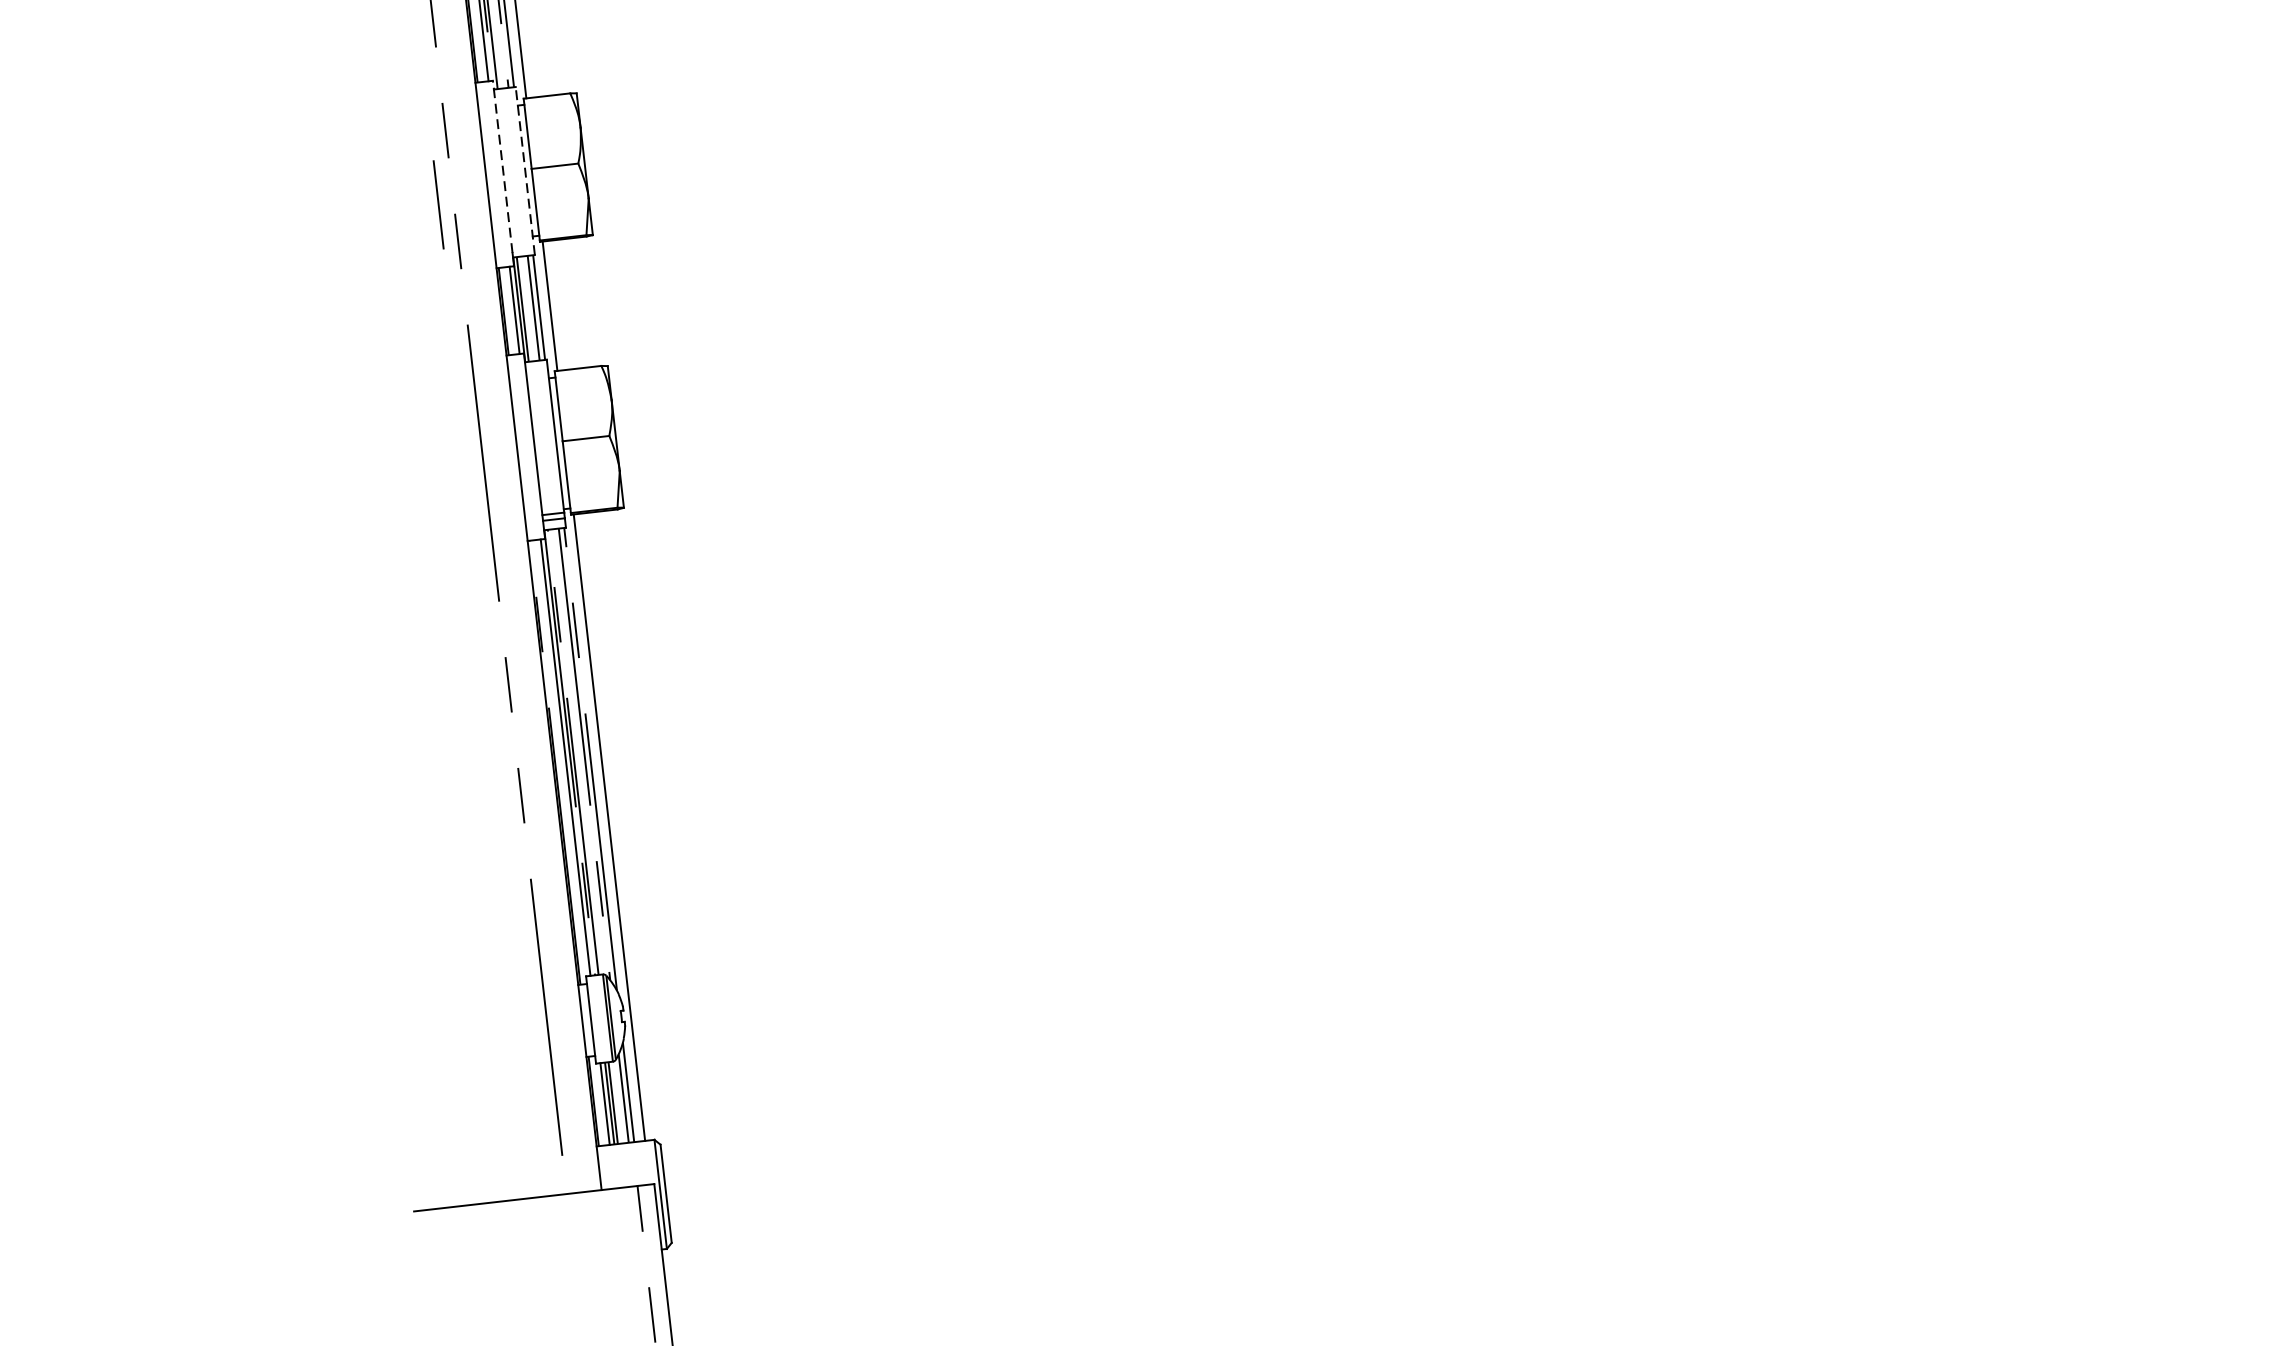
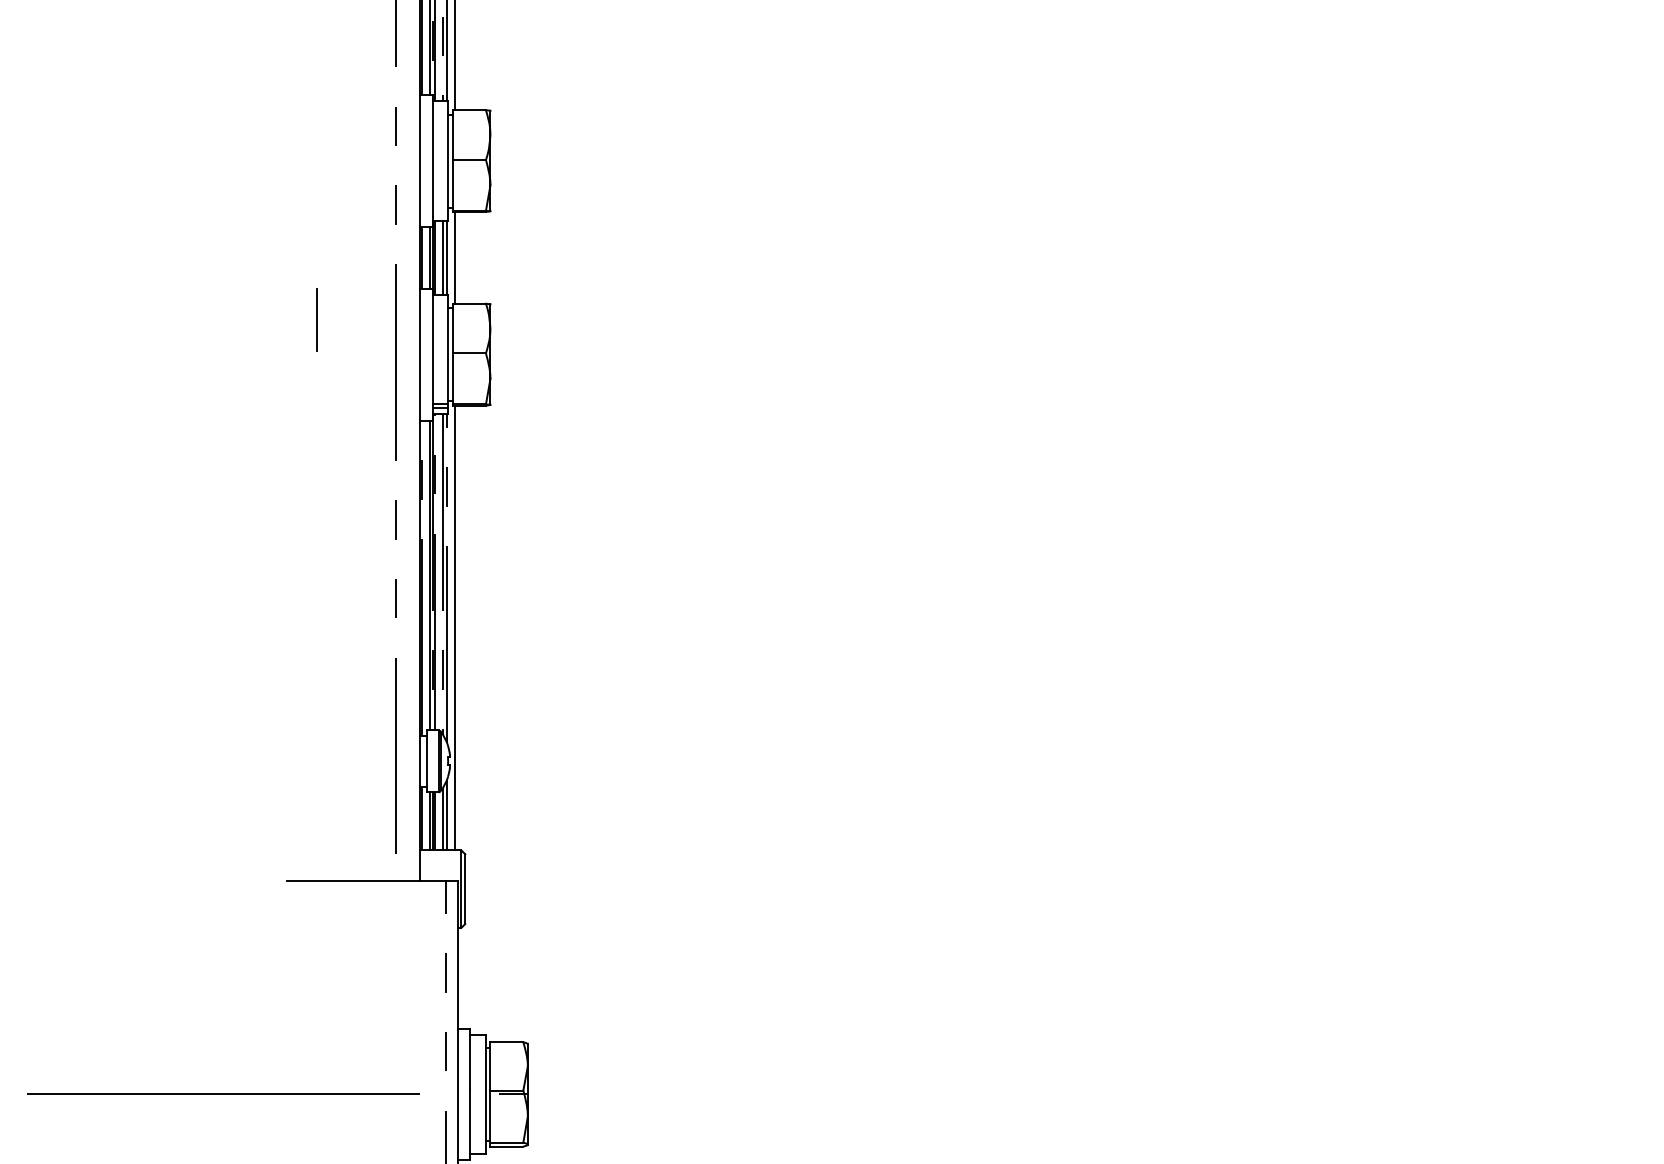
line: (502, 165) -> (432, 155), dashed -> solid
line: (525, 171) -> (448, 161), dashed -> solid
line: (438, 204) -> (316, 319), moved

